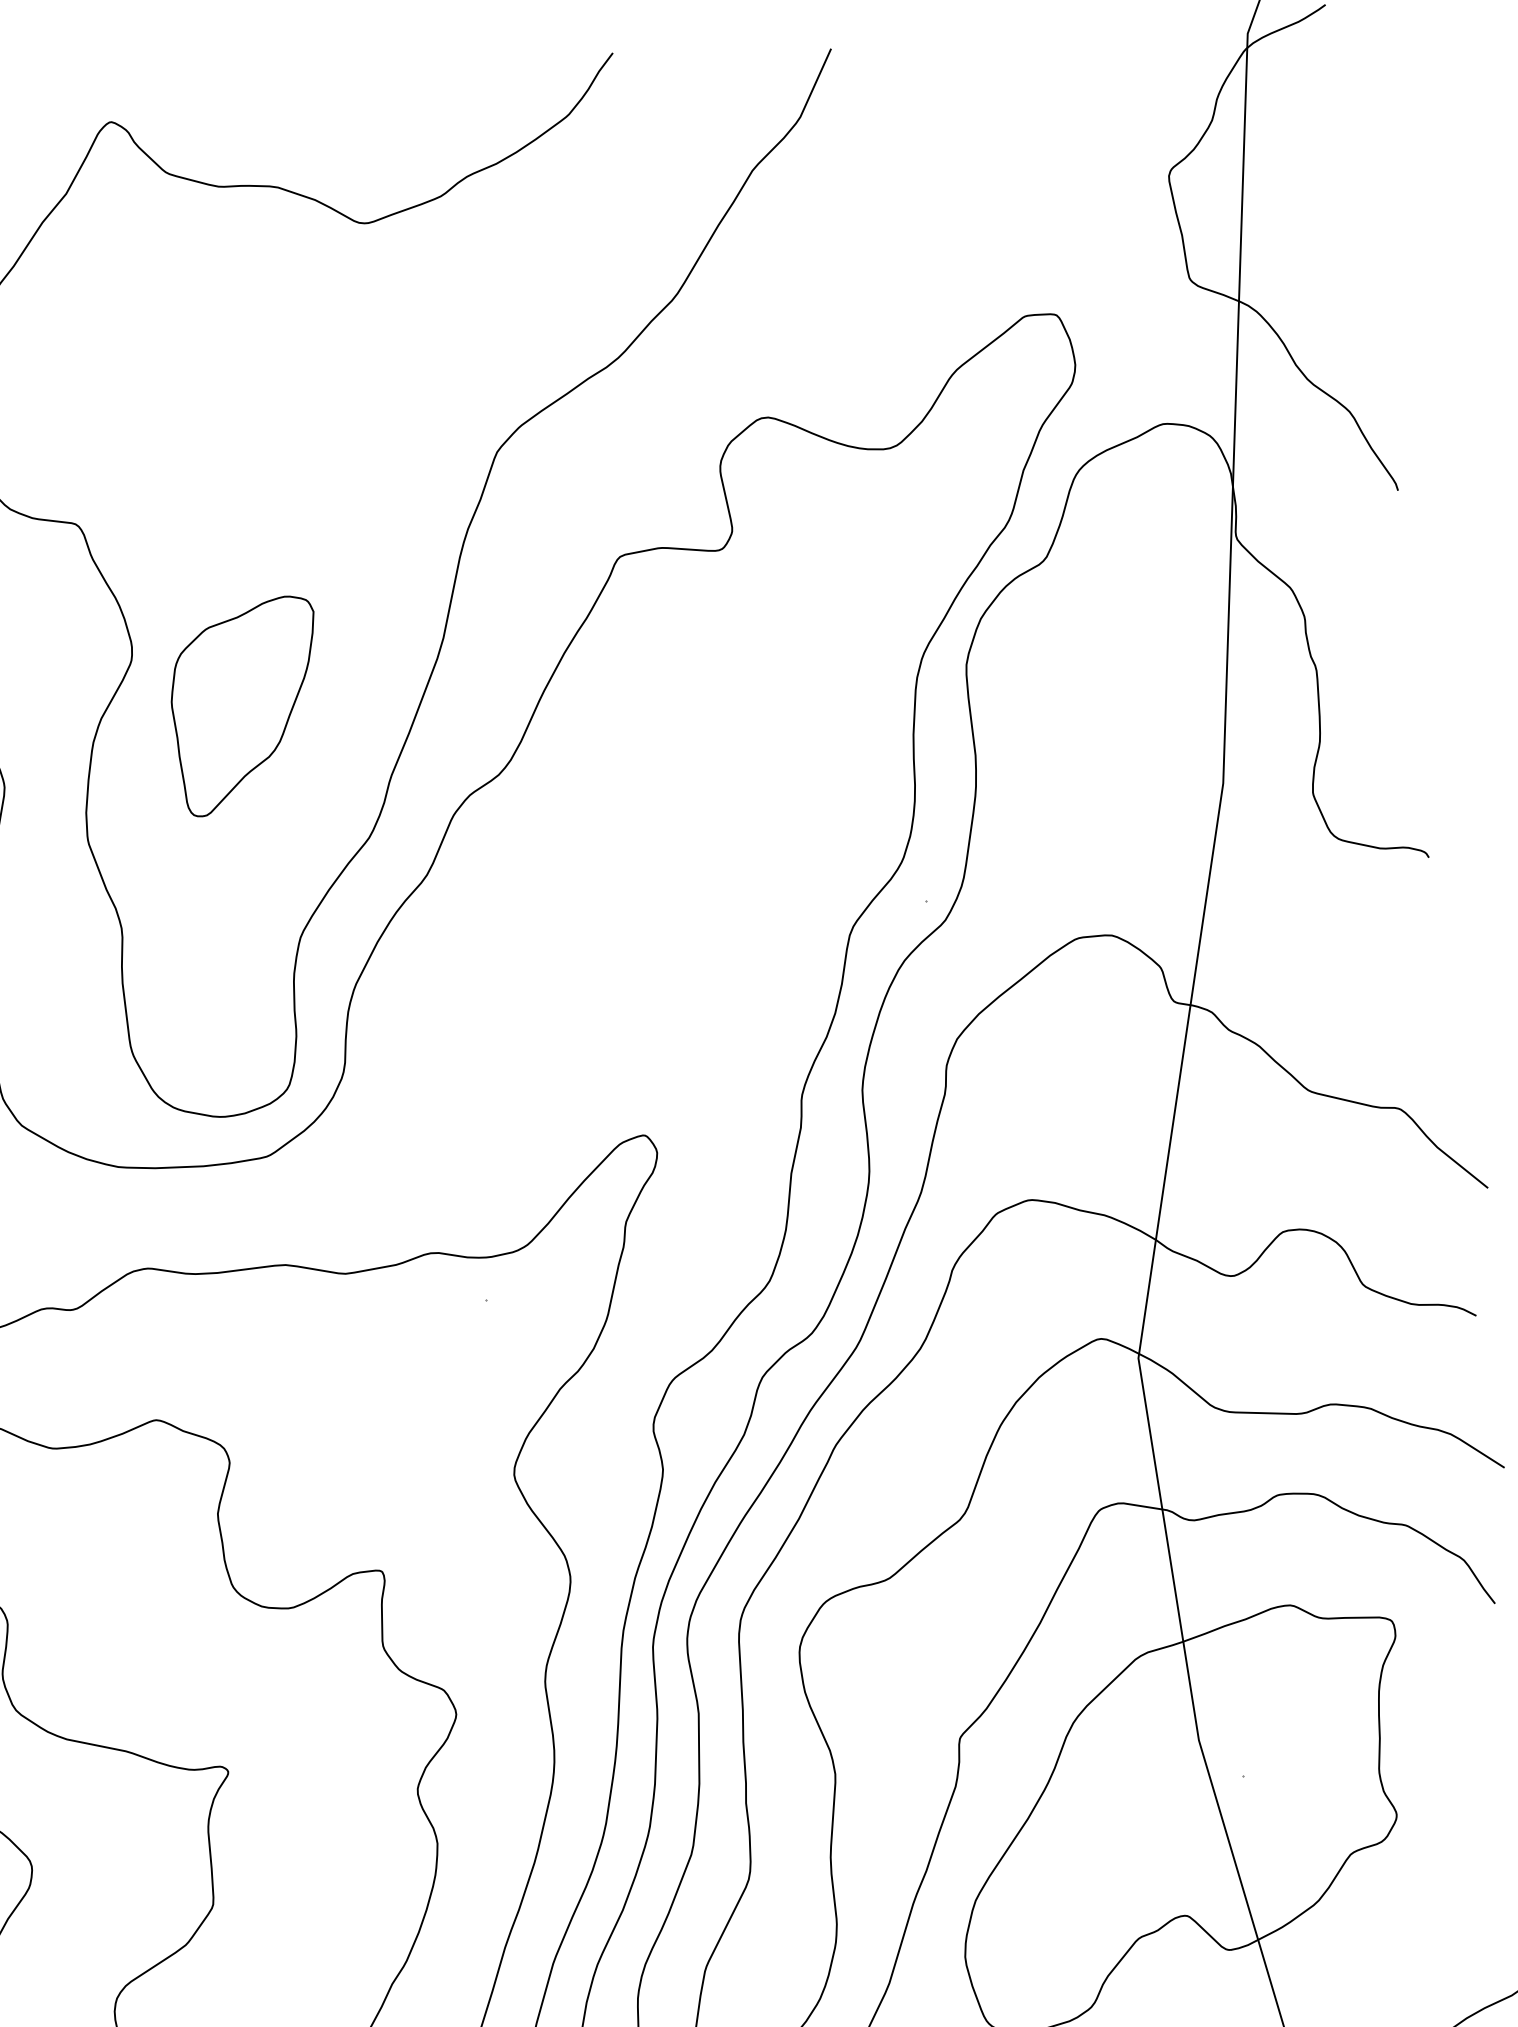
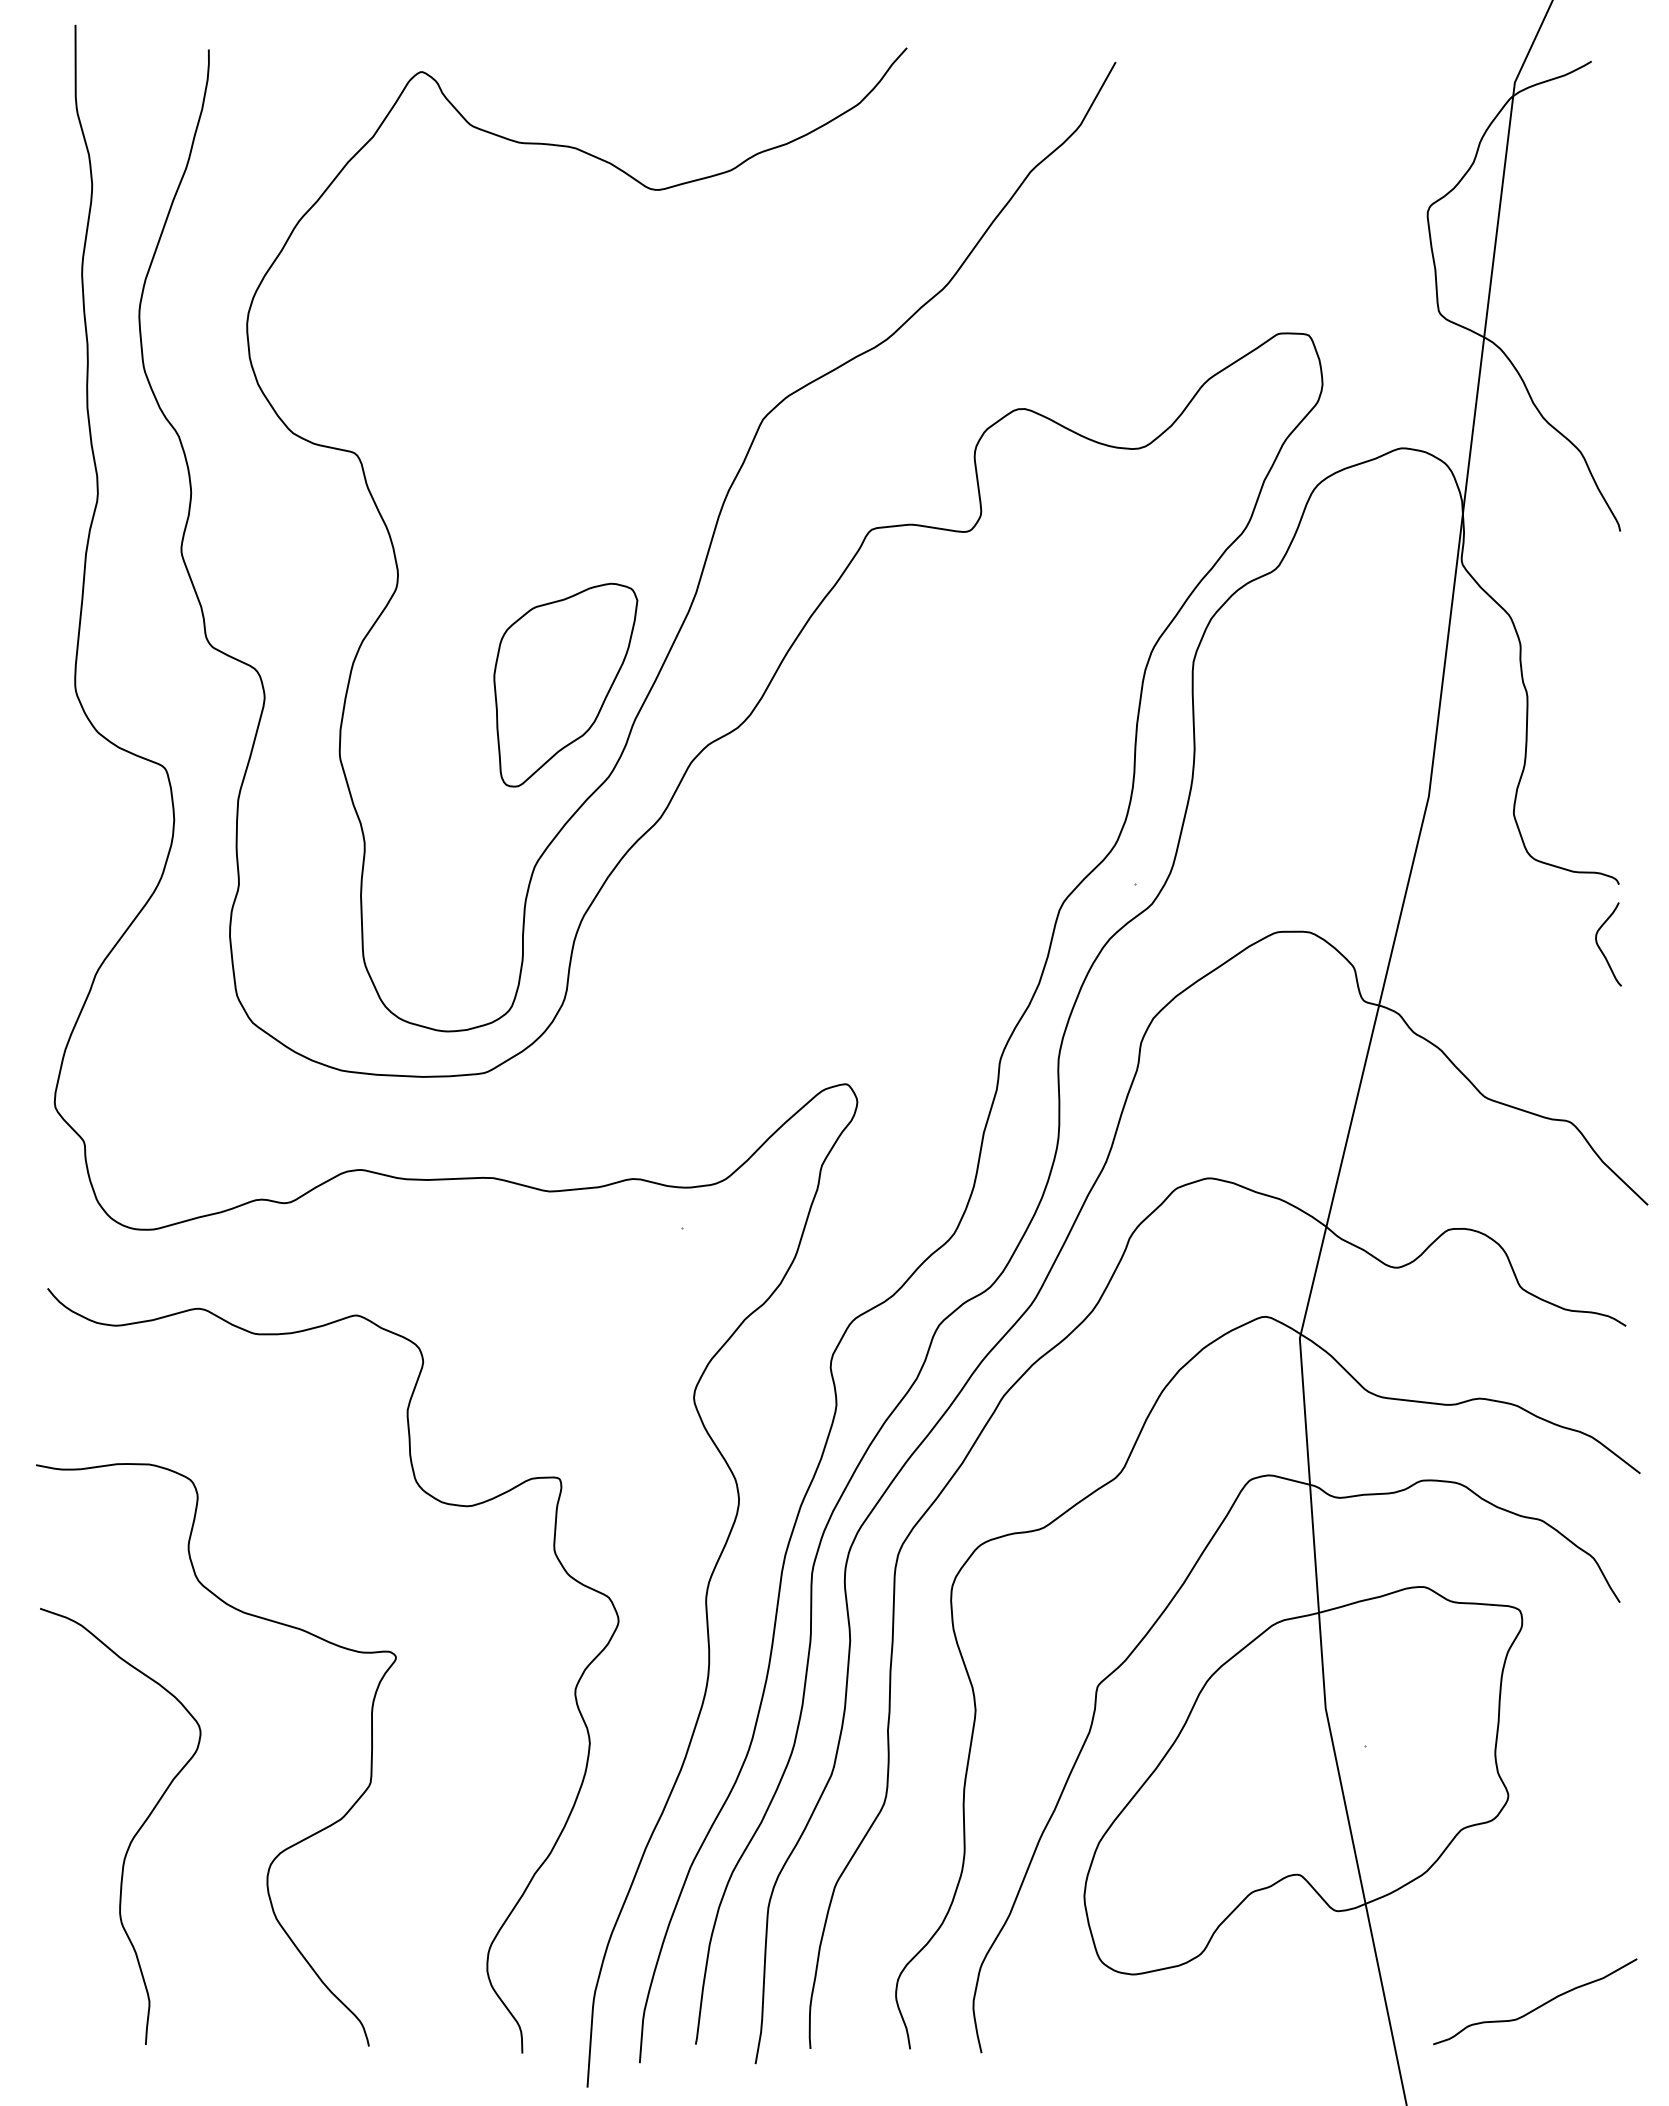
part: (246, 705) -> (565, 684), moved
curve: (1417, 927) -> (1602, 950), added

